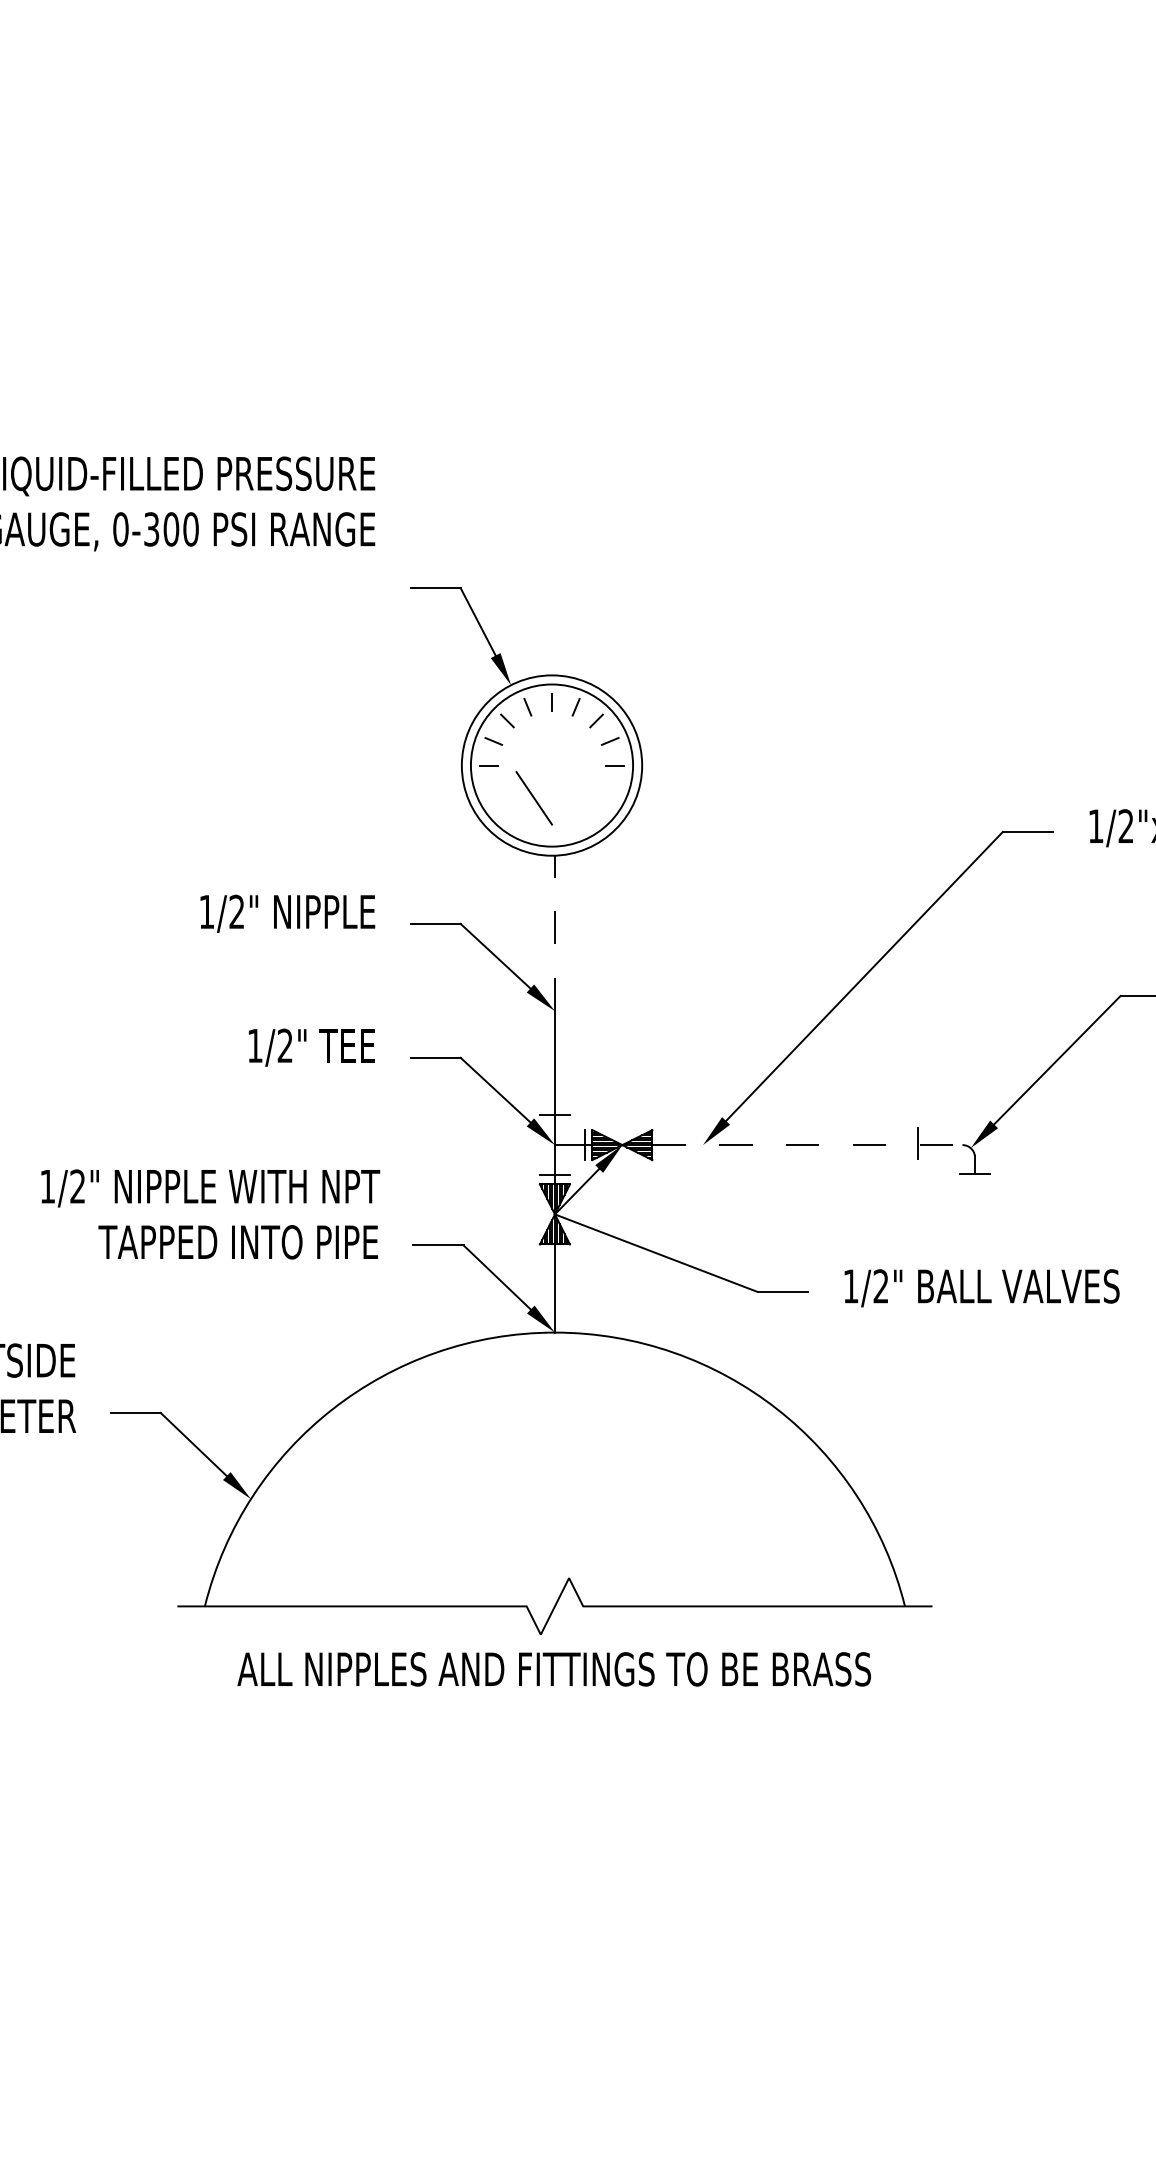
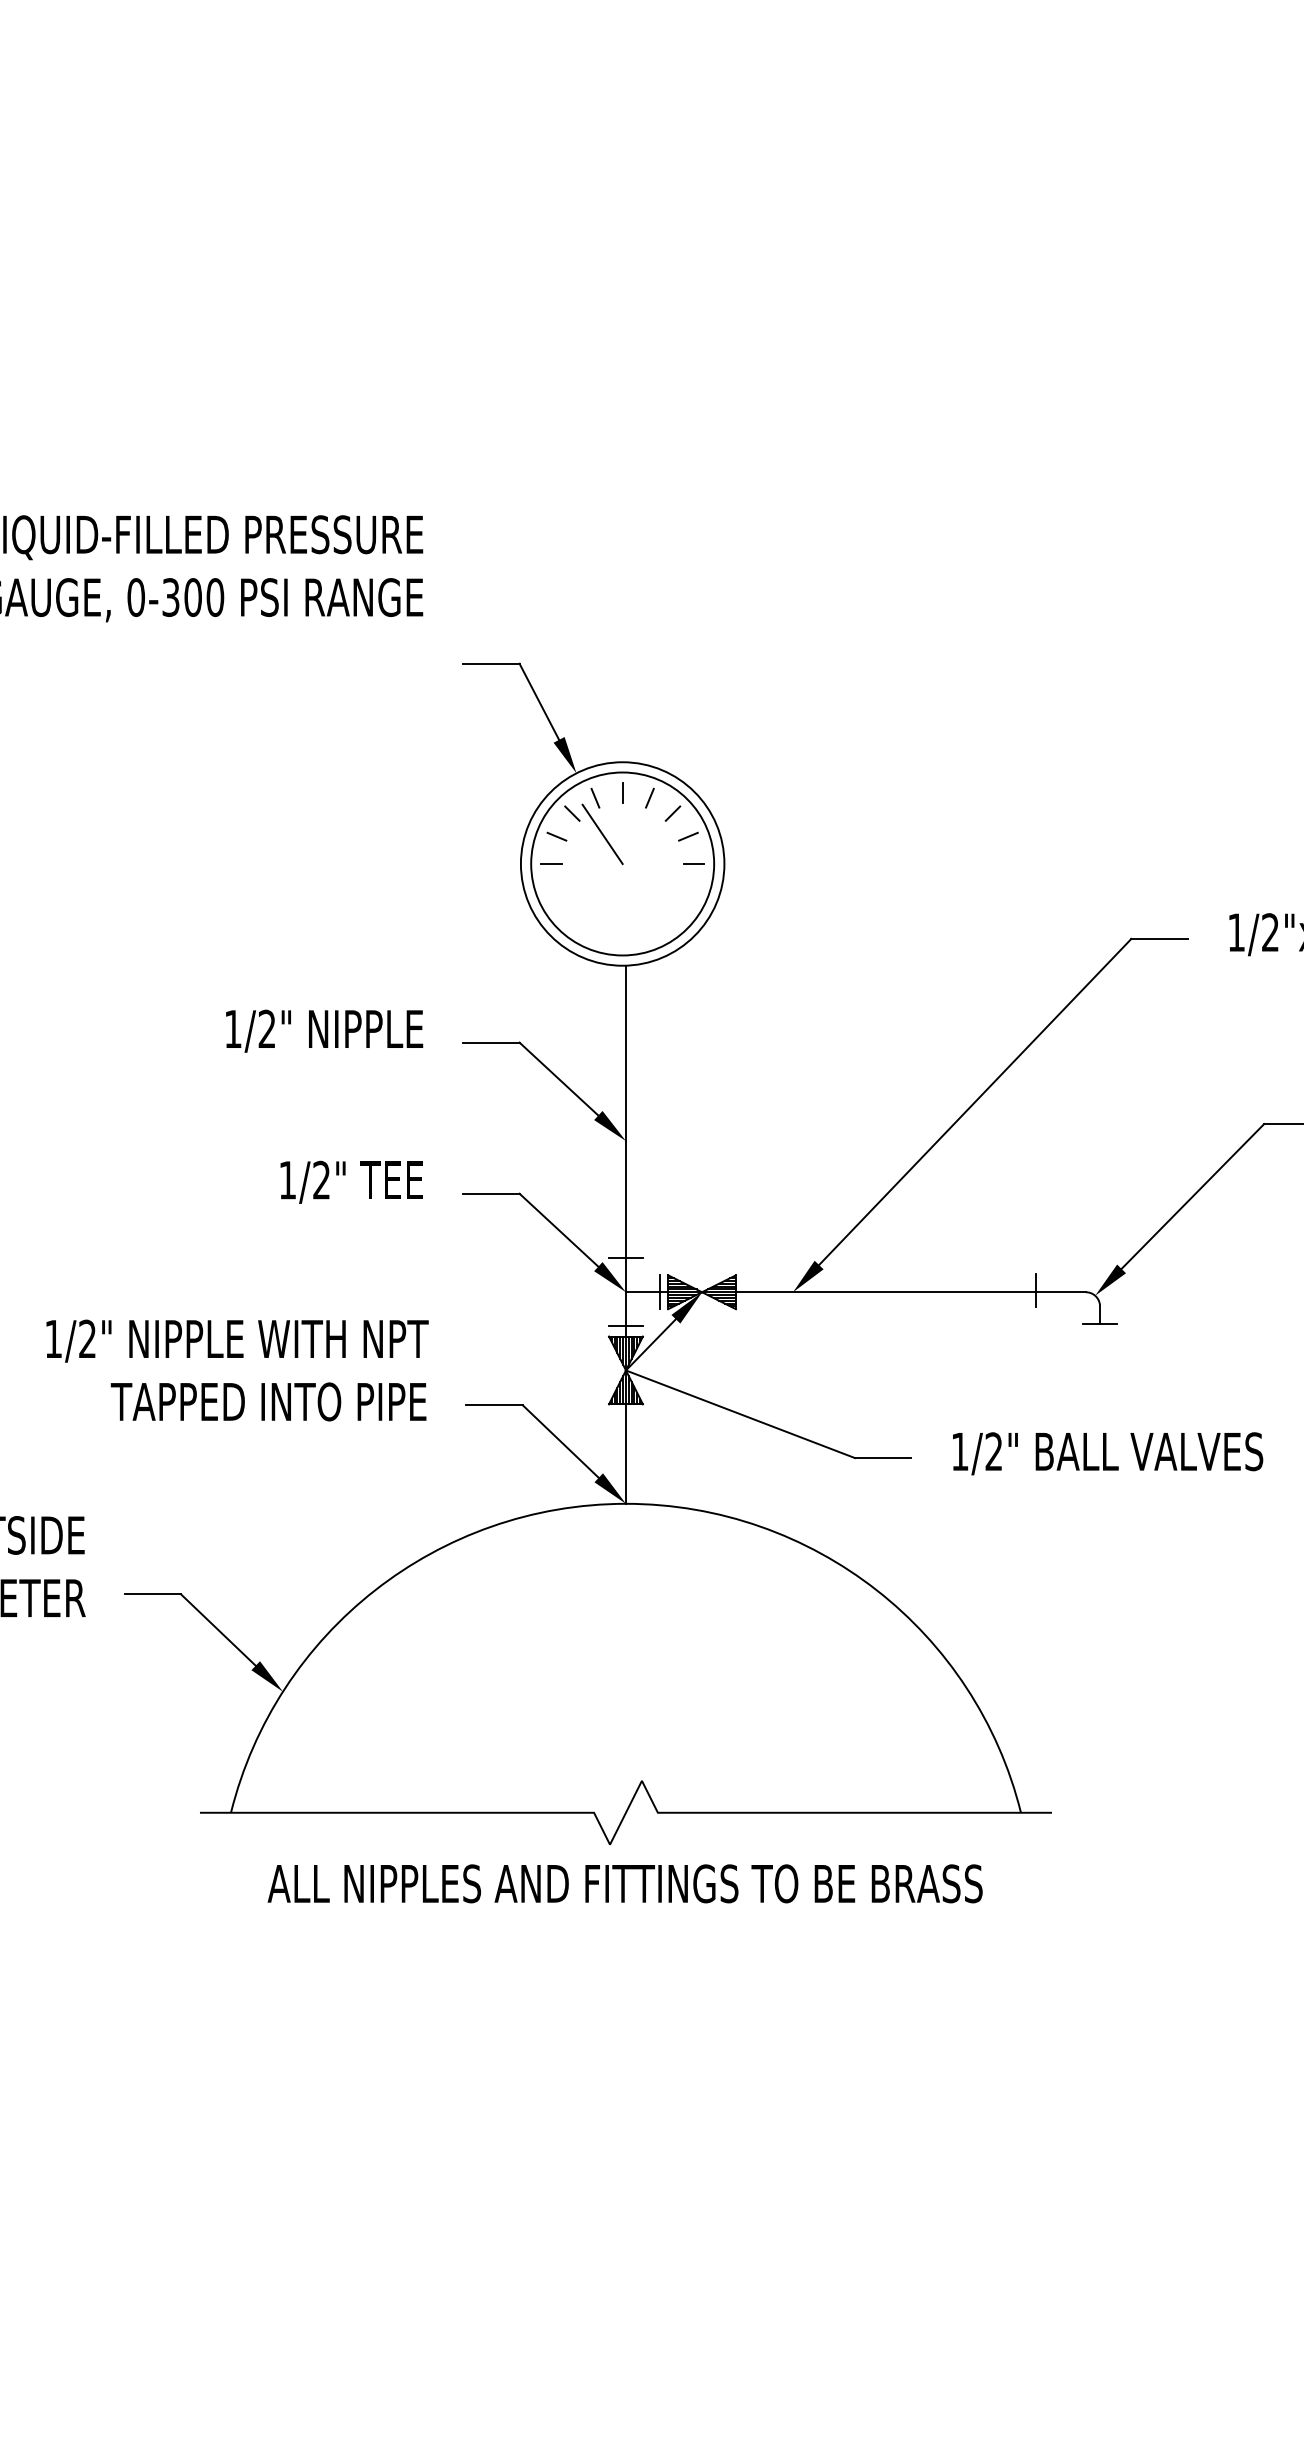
line: (534, 798) -> (602, 834), moved
line: (554, 933) -> (625, 1053), dashed -> solid
line: (807, 1145) -> (910, 1292), dashed -> solid

